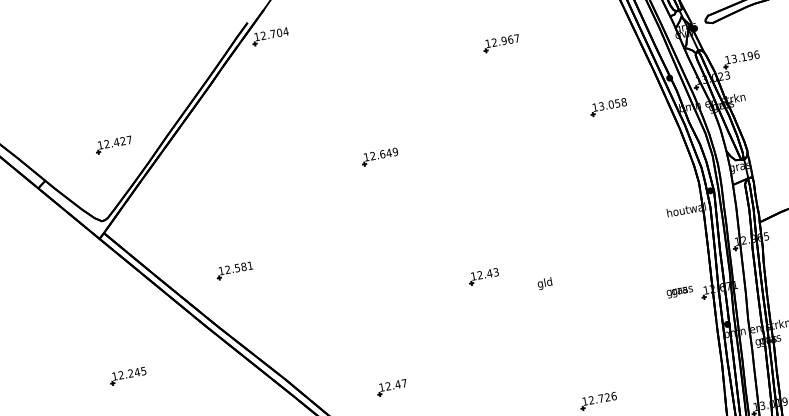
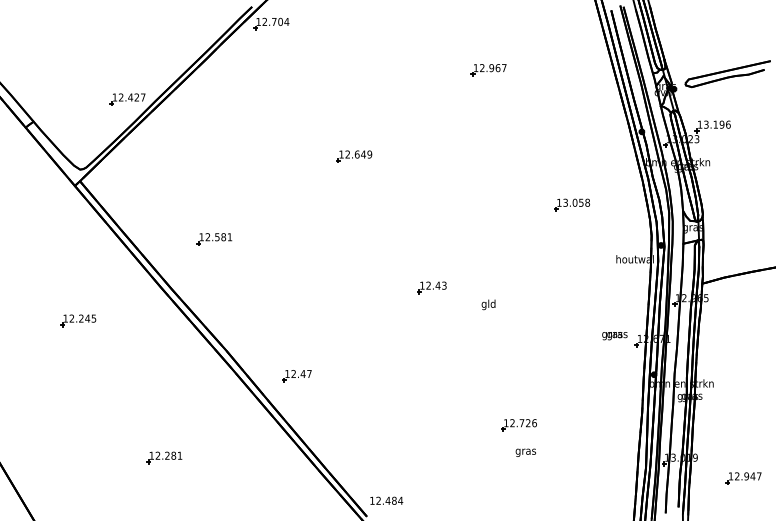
part: (607, 106) -> (571, 204), moved
part: (113, 144) -> (127, 99), moved
part: (234, 270) -> (214, 239), moved
part: (391, 388) -> (296, 376), moved

